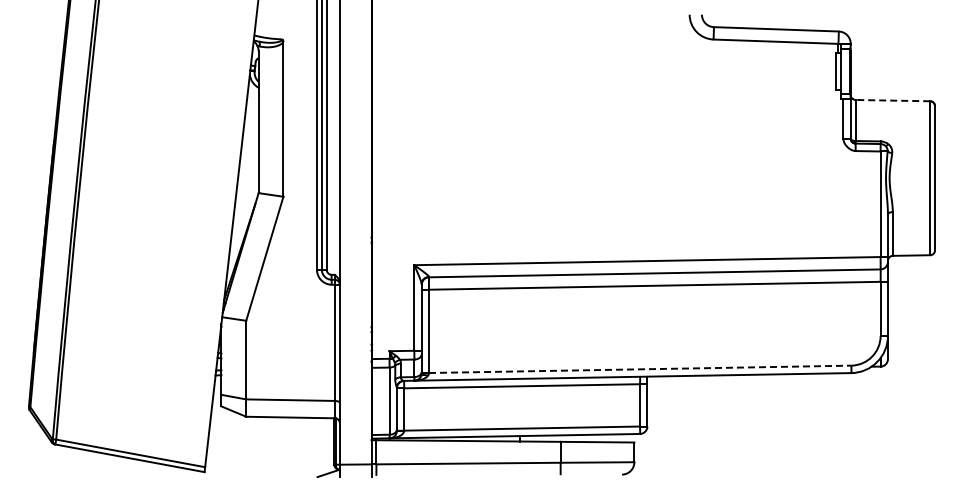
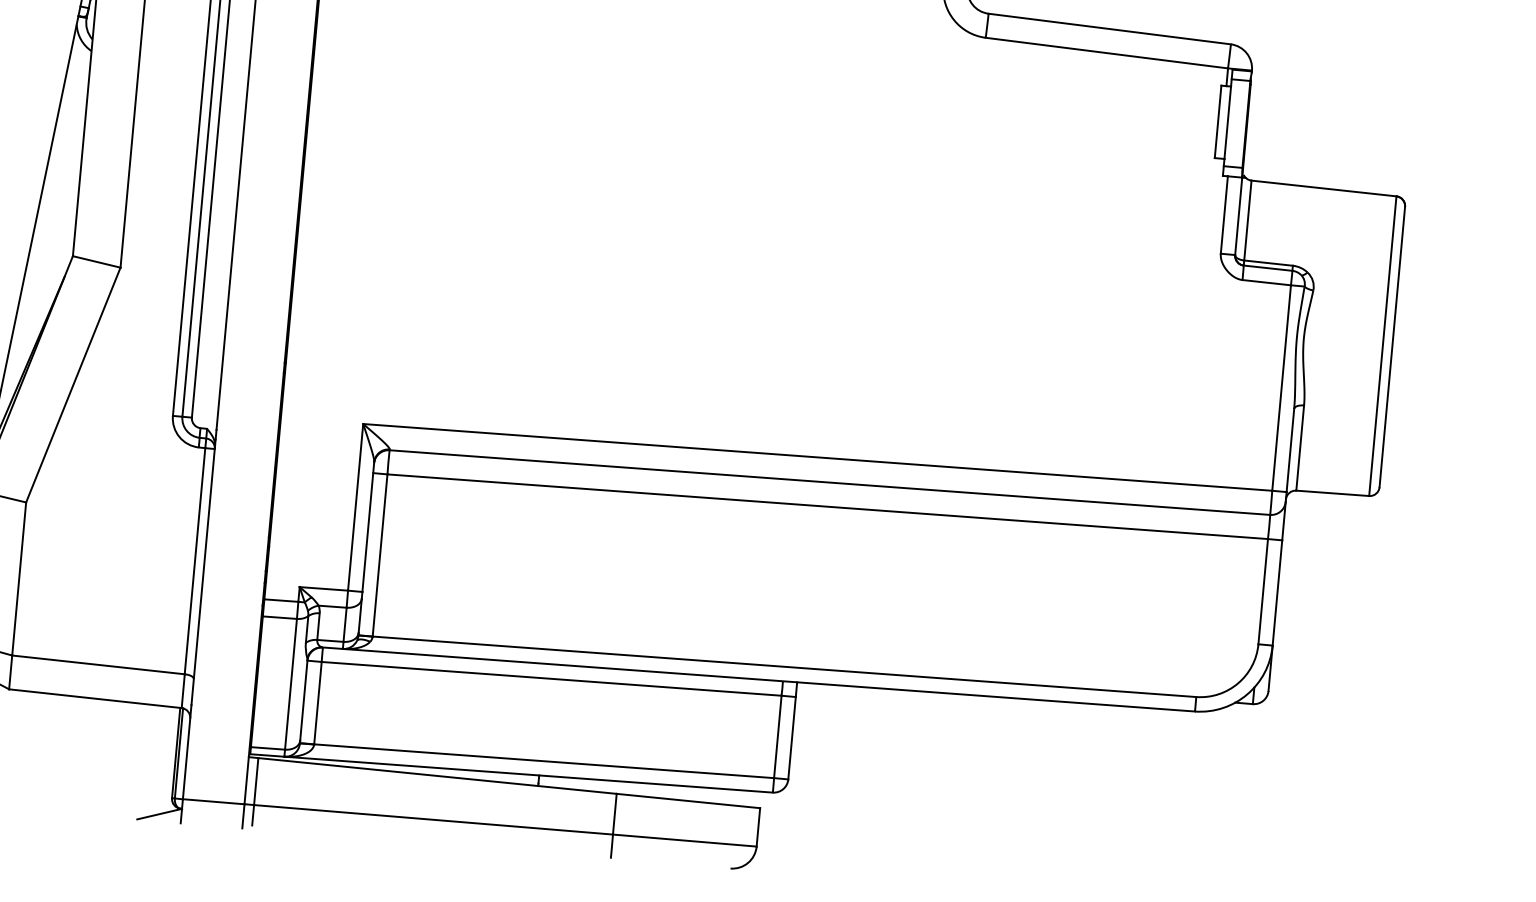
line: (892, 100) -> (1323, 188), dashed -> solid
line: (640, 369) -> (784, 667), dashed -> solid

